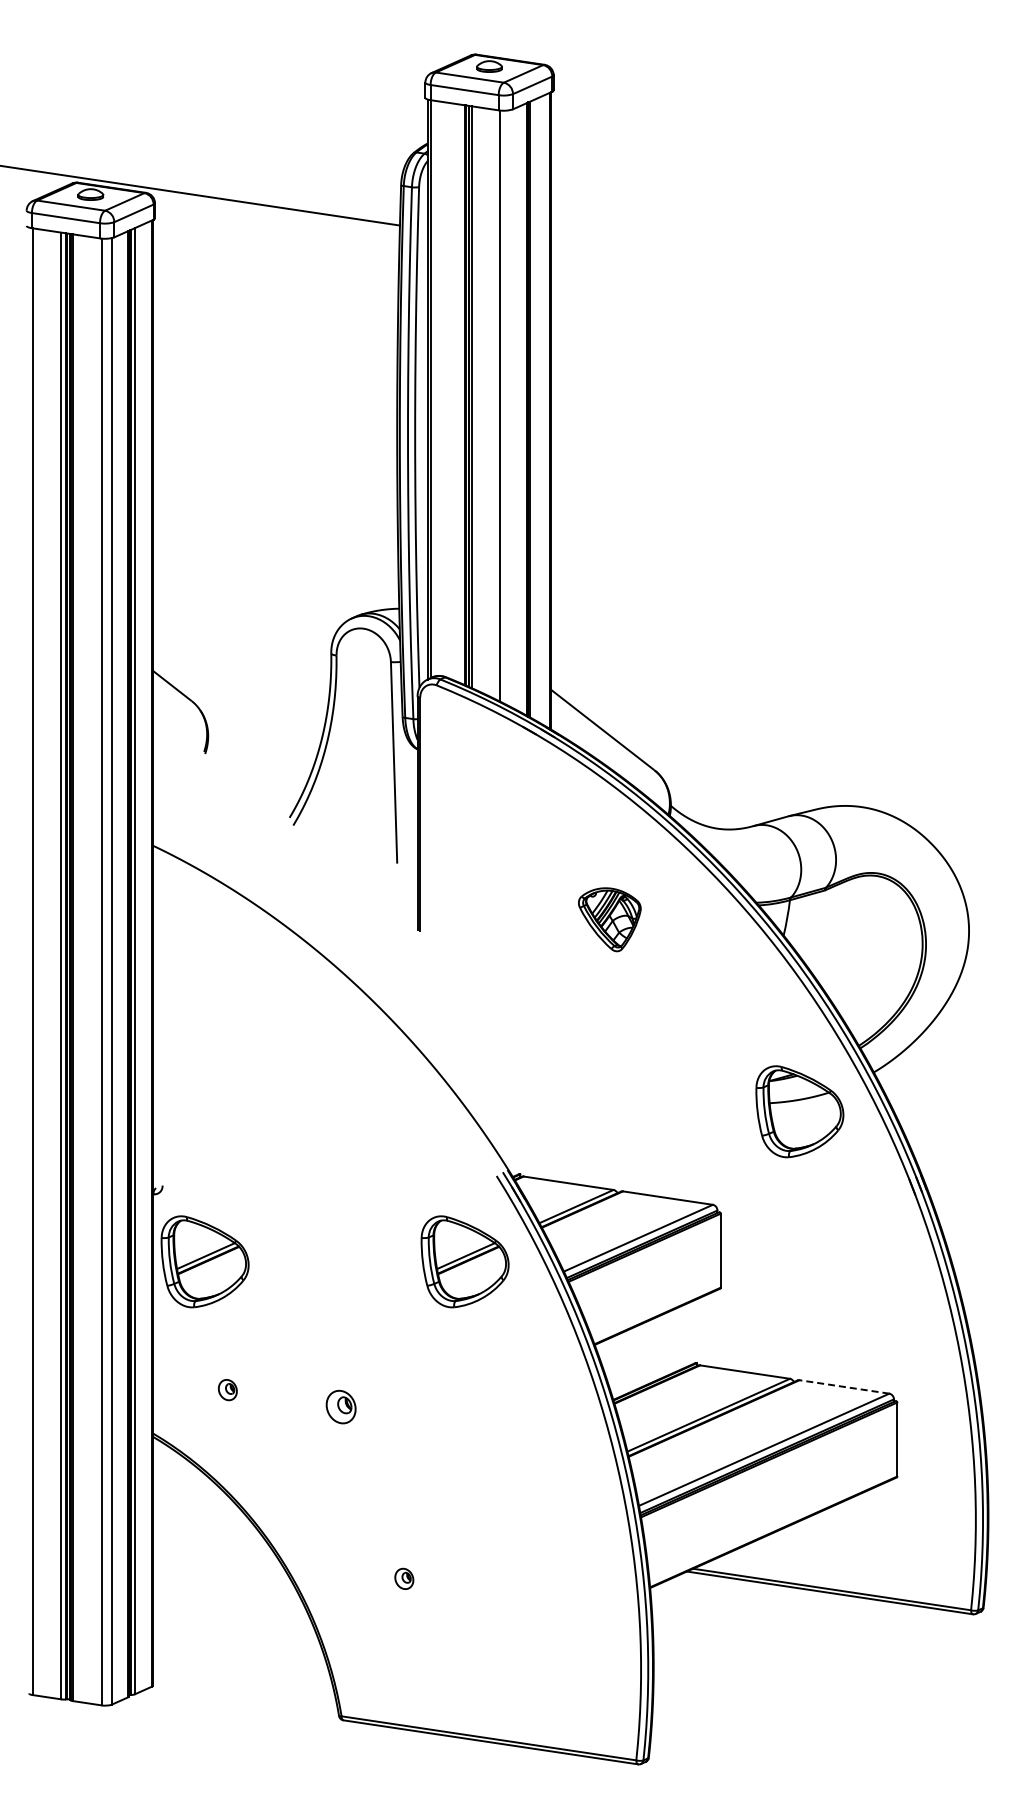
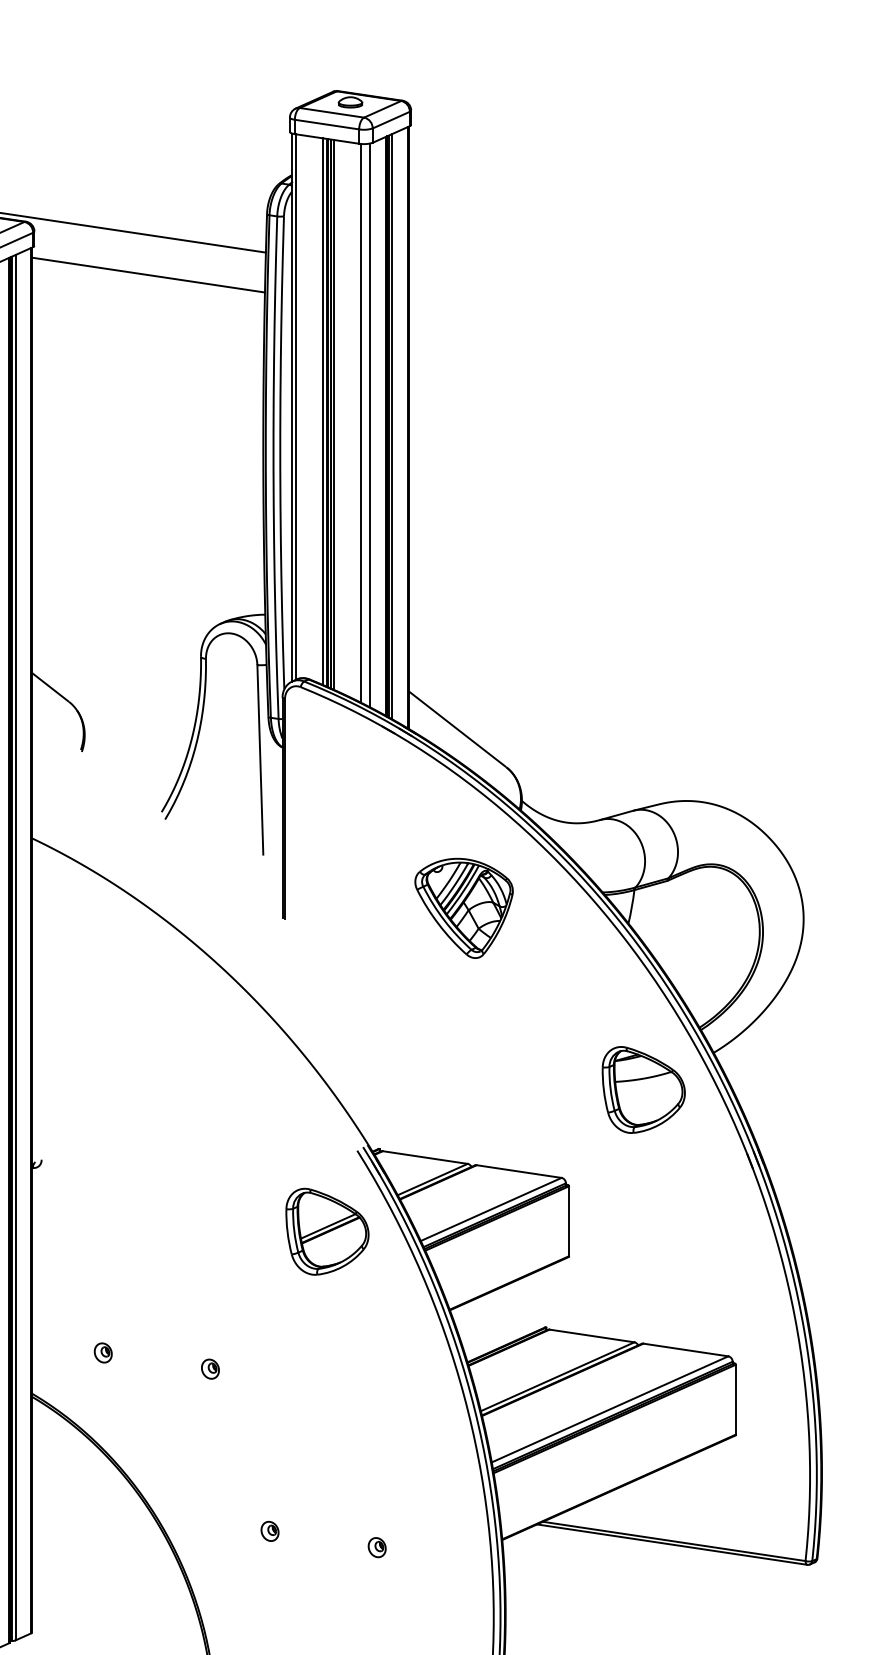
line: (275, 248) -> (148, 274), added
line: (460, 393) -> (323, 411), added
line: (510, 408) -> (370, 425), added
line: (533, 409) -> (392, 426), added
part: (609, 919) -> (463, 908), size x1.67
part: (204, 1261) -> (81, 1231), removed
line: (843, 1386) -> (685, 1349), dashed -> solid
part: (341, 1407) -> (210, 1369), size x0.62
part: (517, 1596) -> (376, 1548), added

